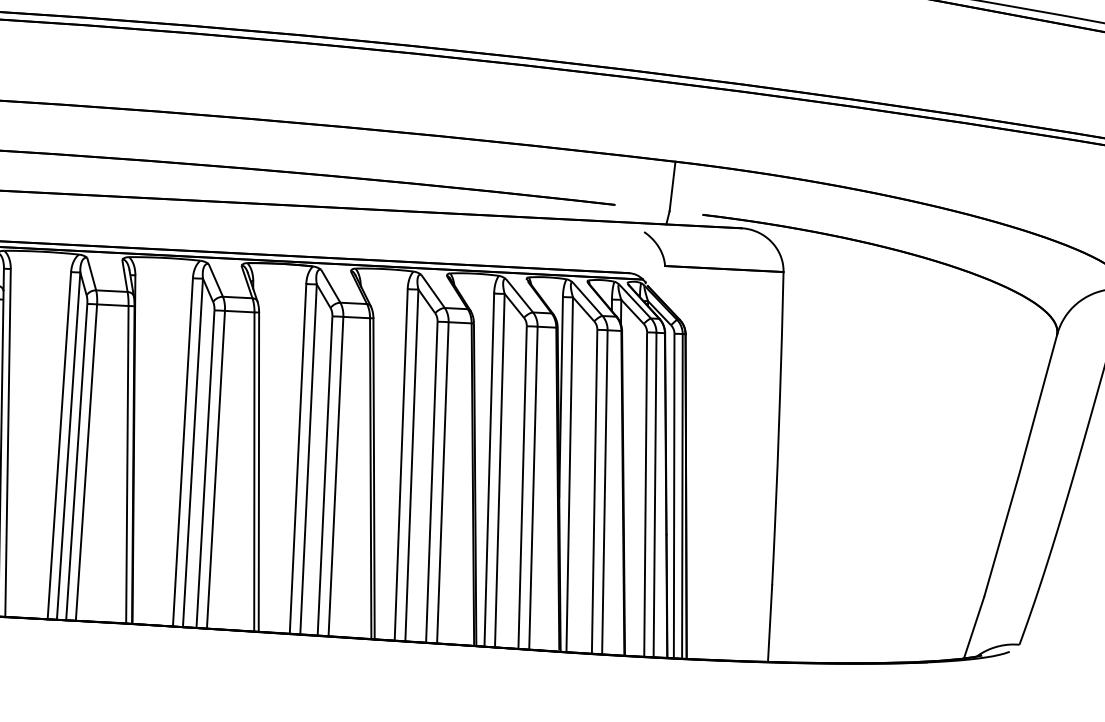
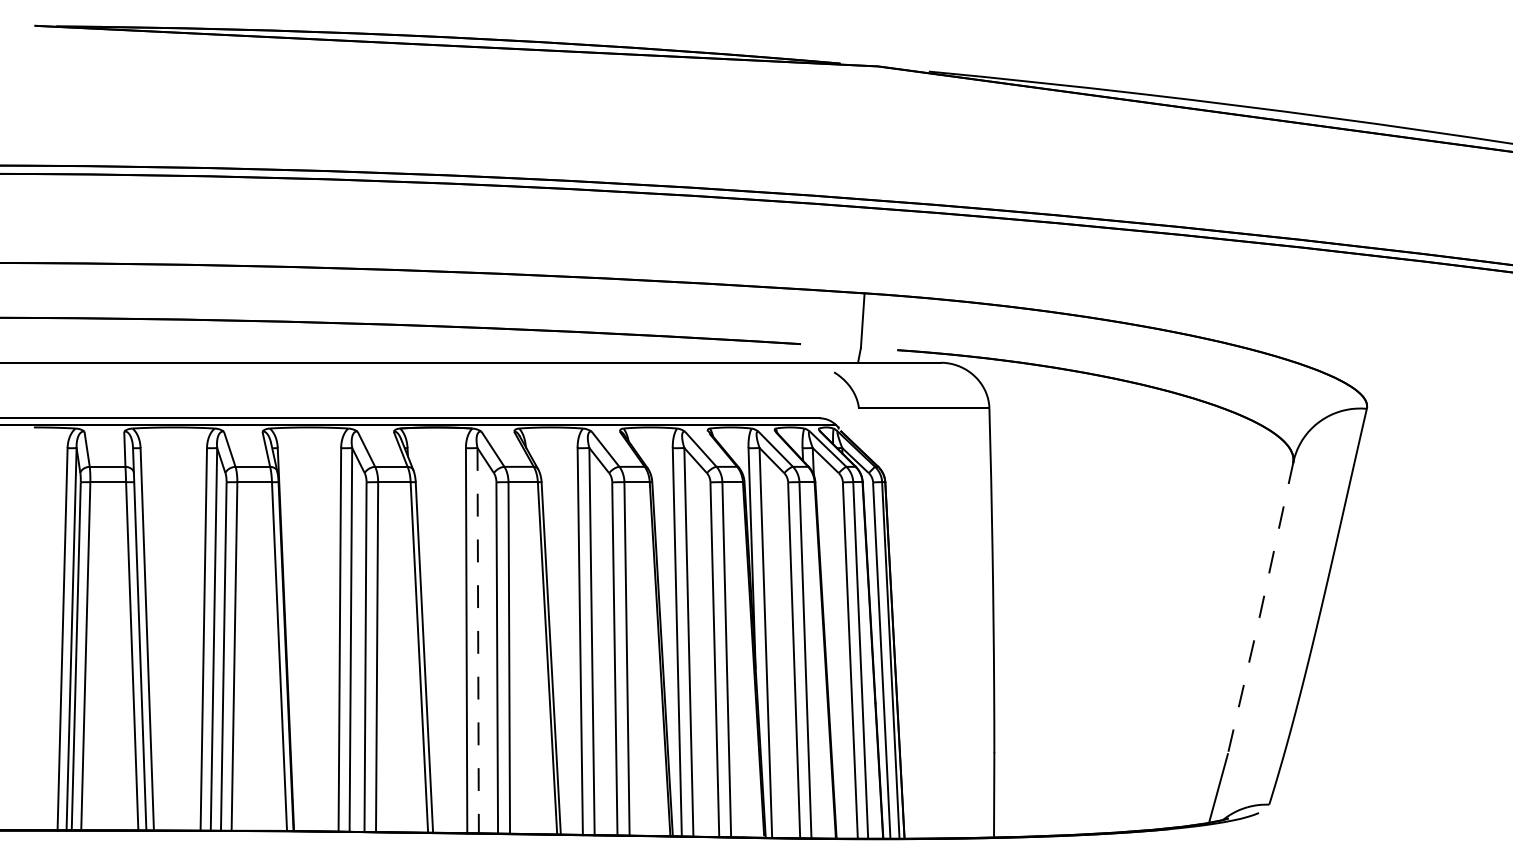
line: (308, 459) -> (478, 640), solid -> dashed
line: (1021, 466) -> (1261, 608), solid -> dashed

